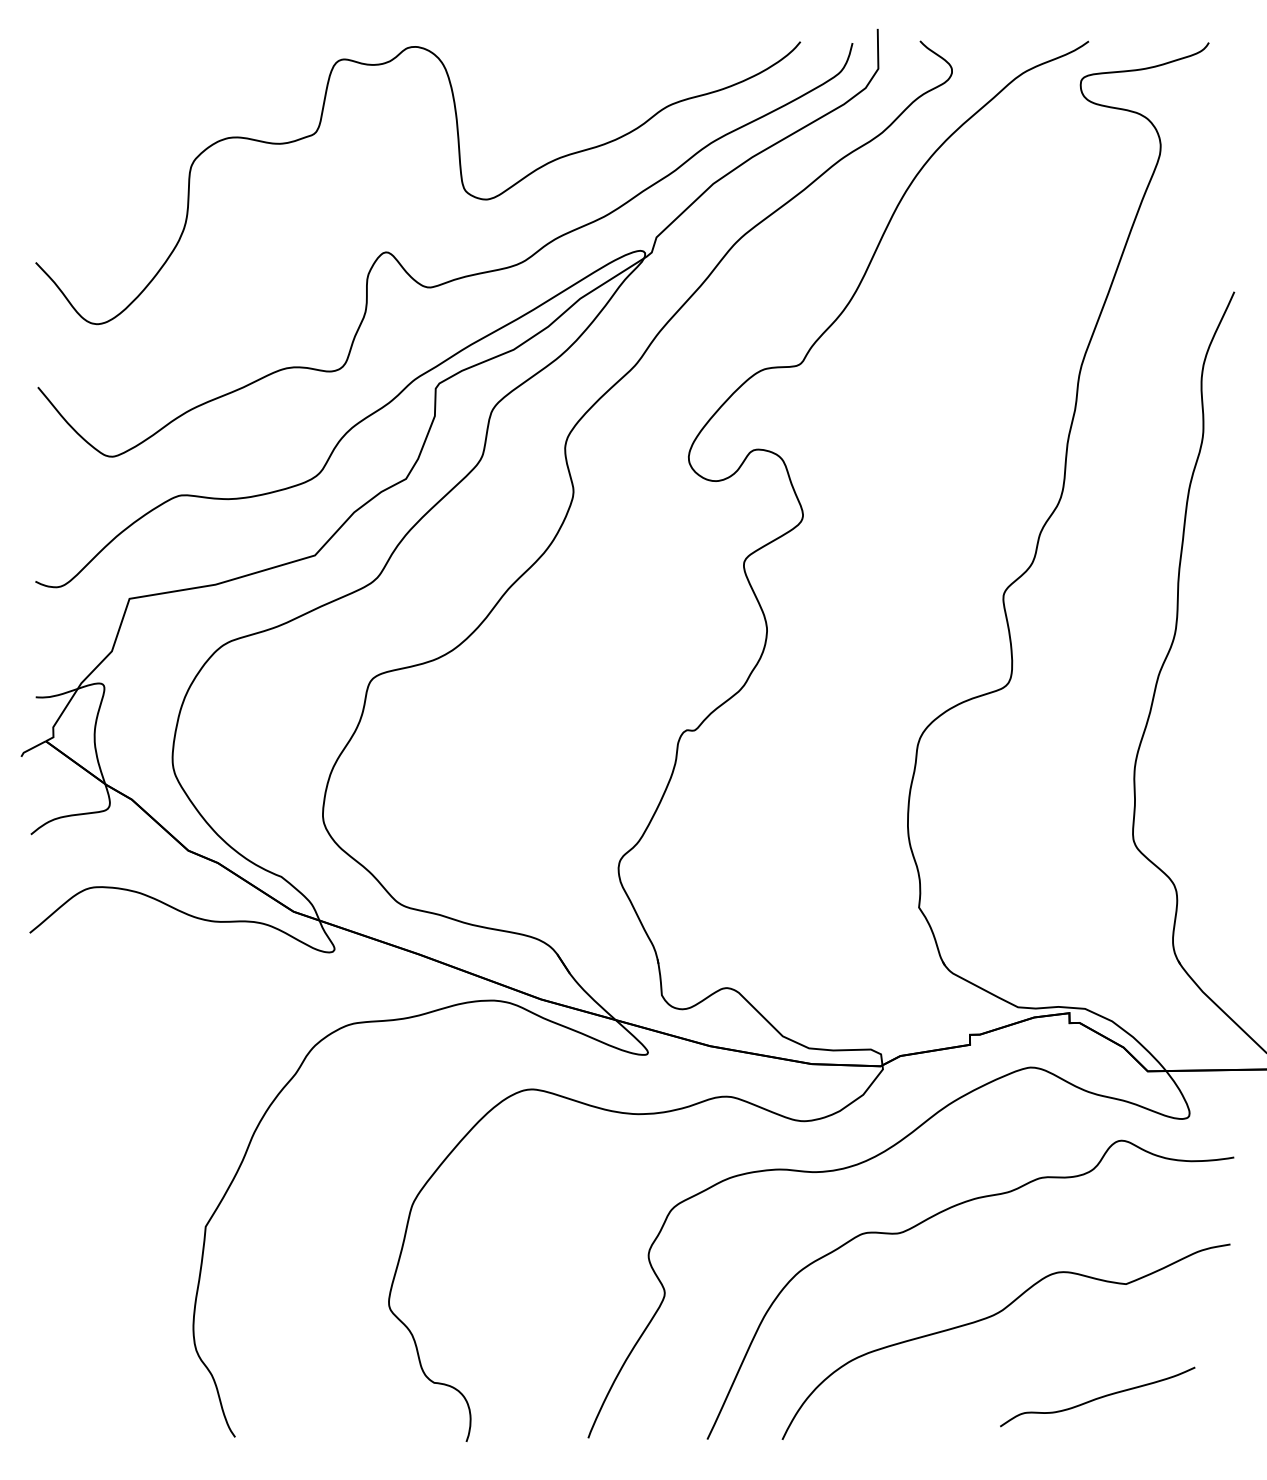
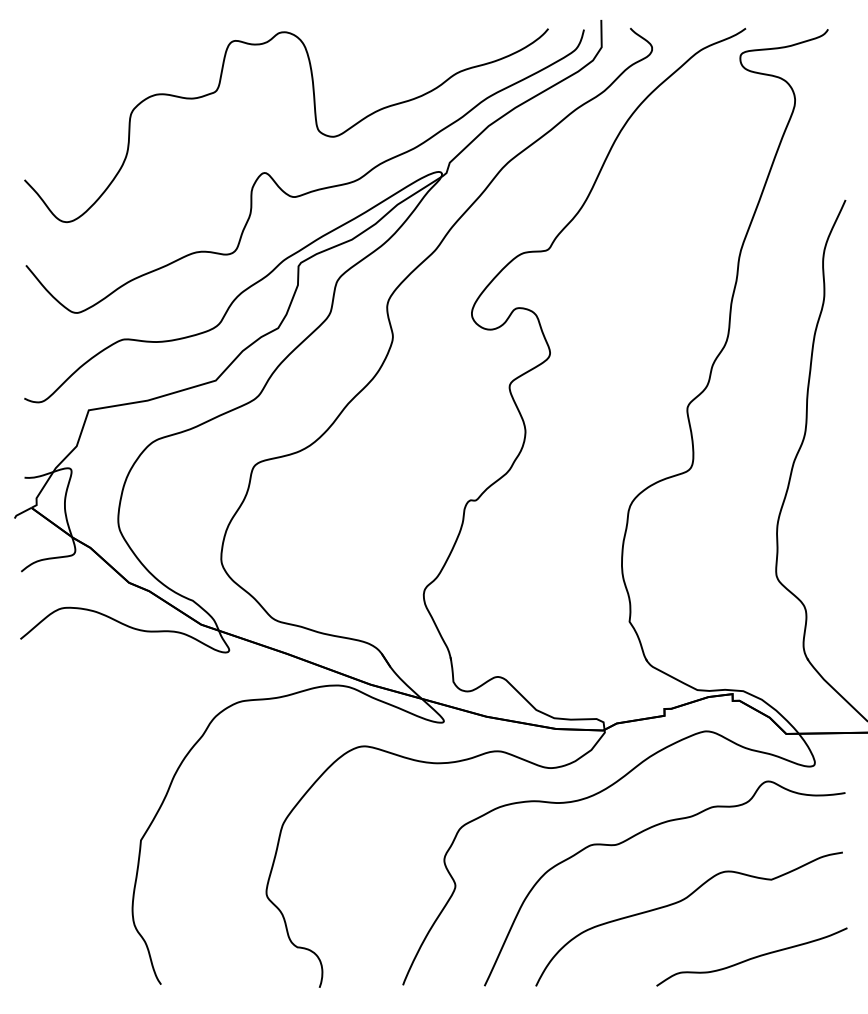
part: (1097, 1396) -> (751, 956), size x1.43

